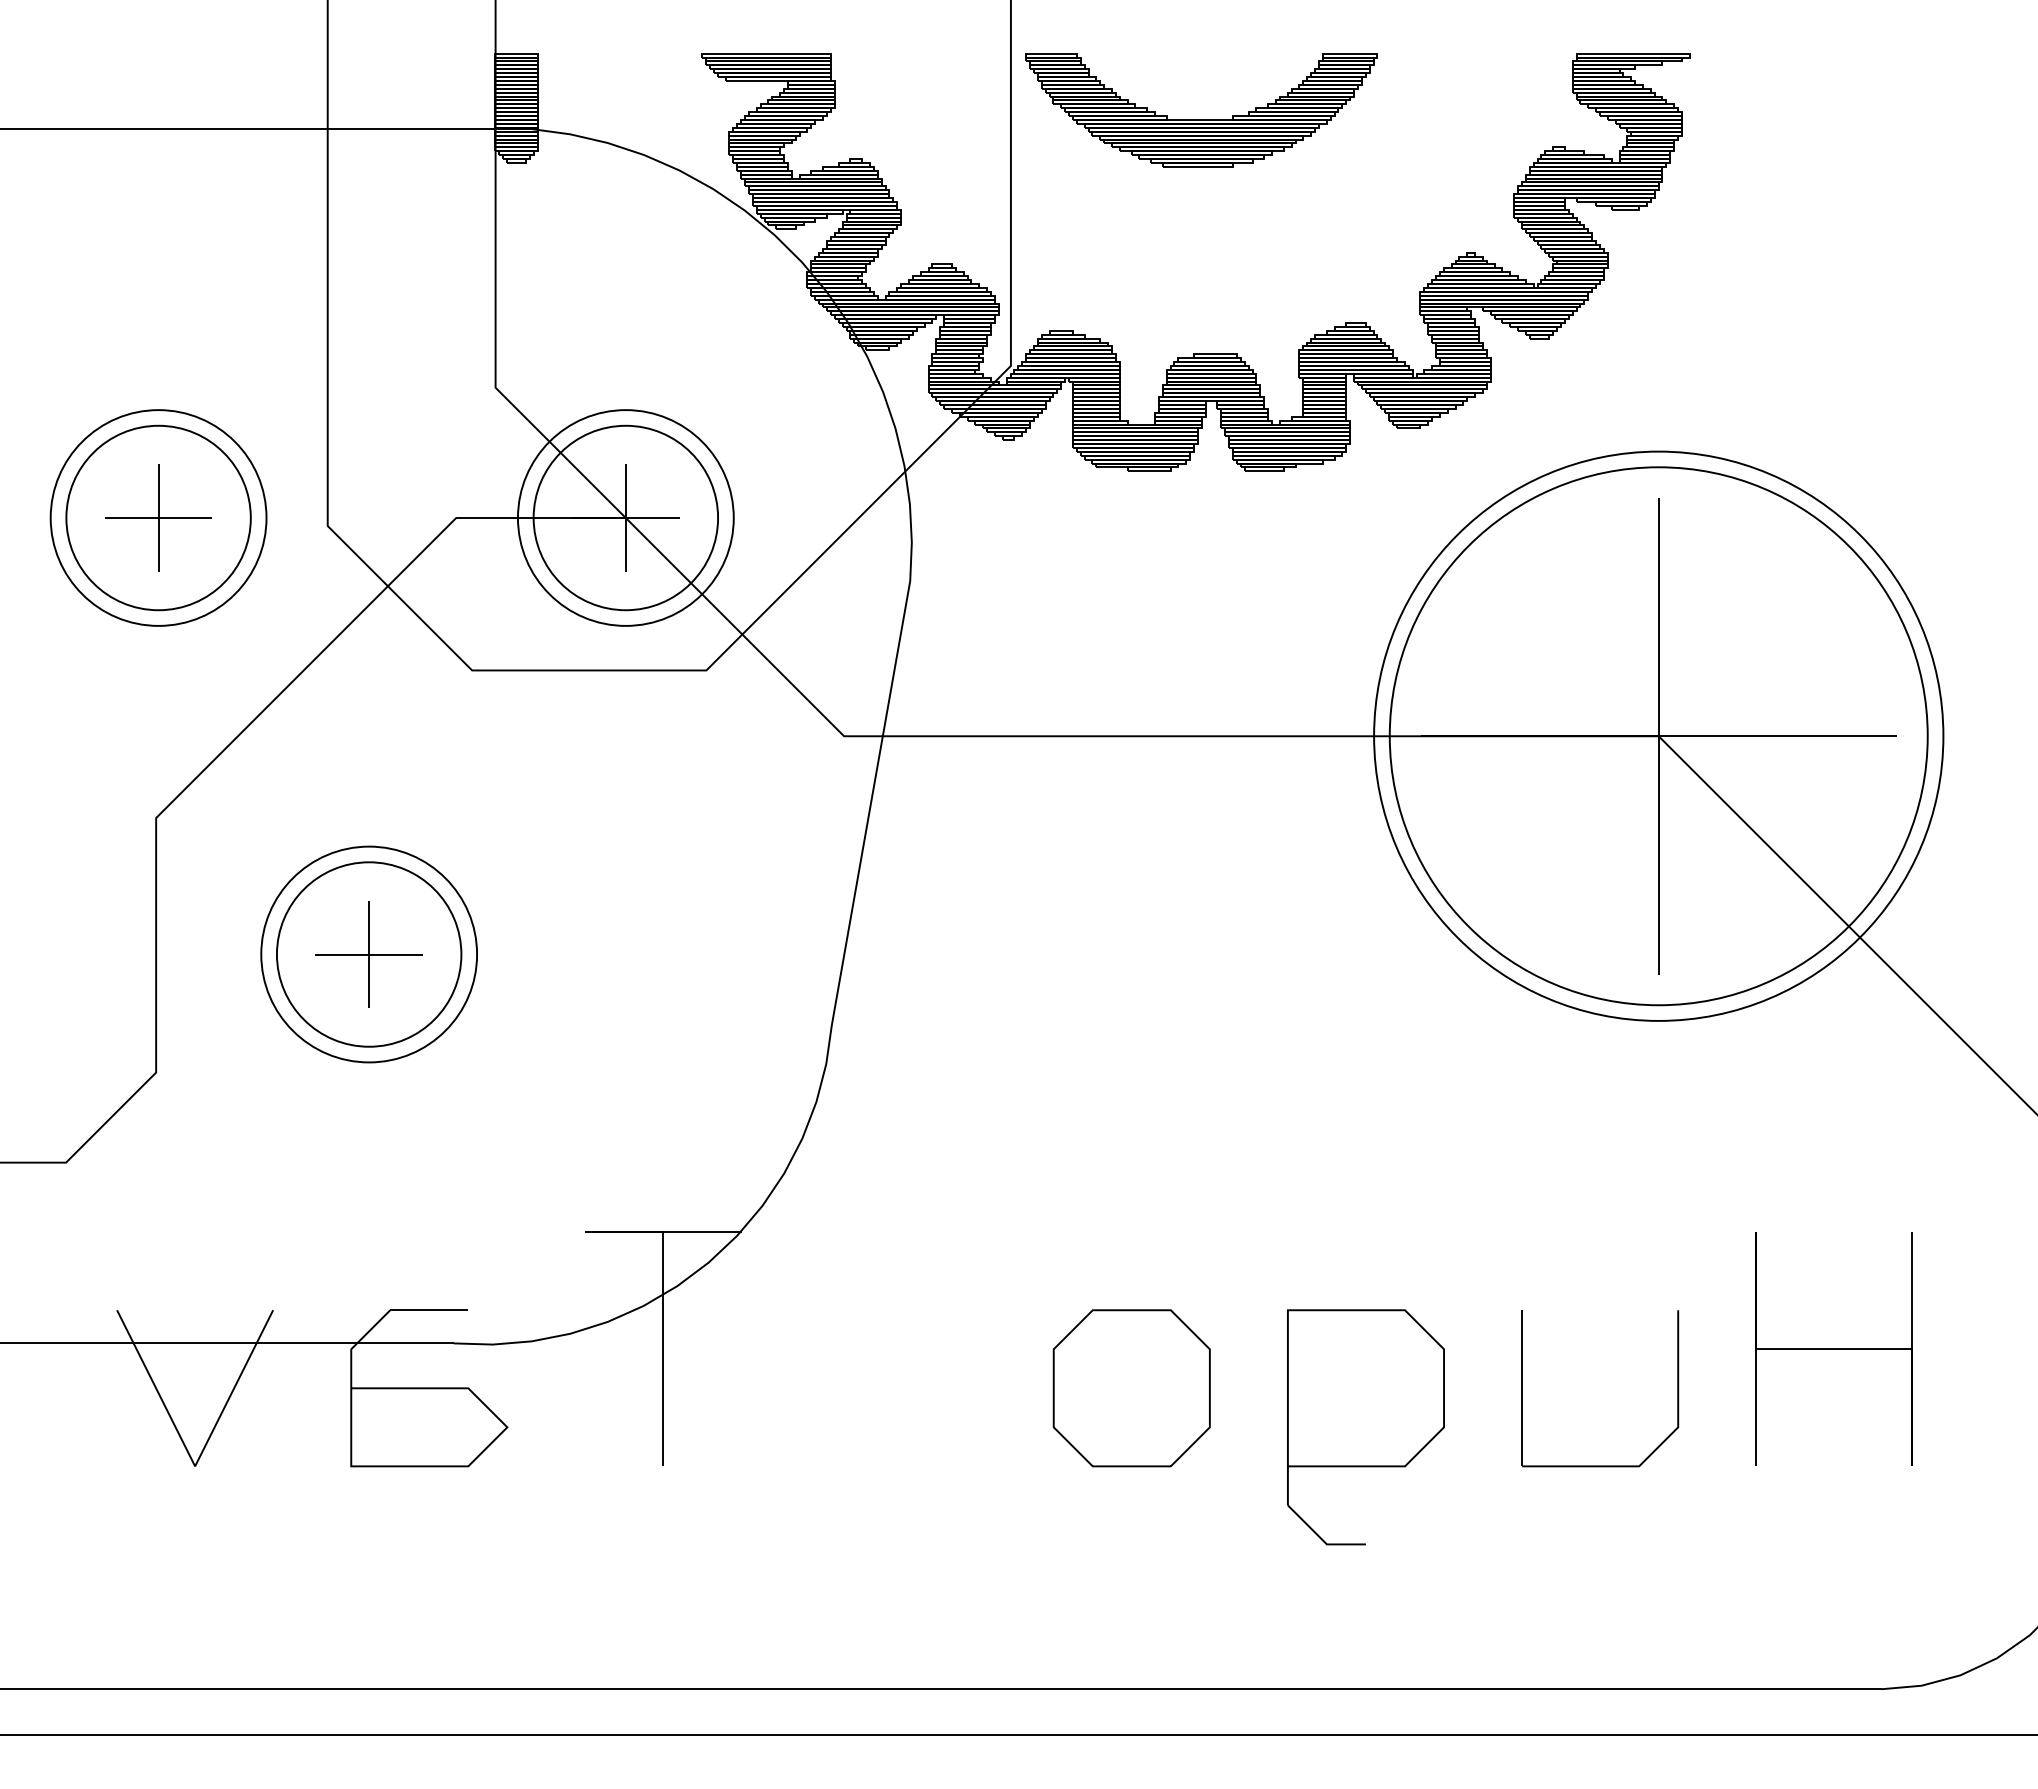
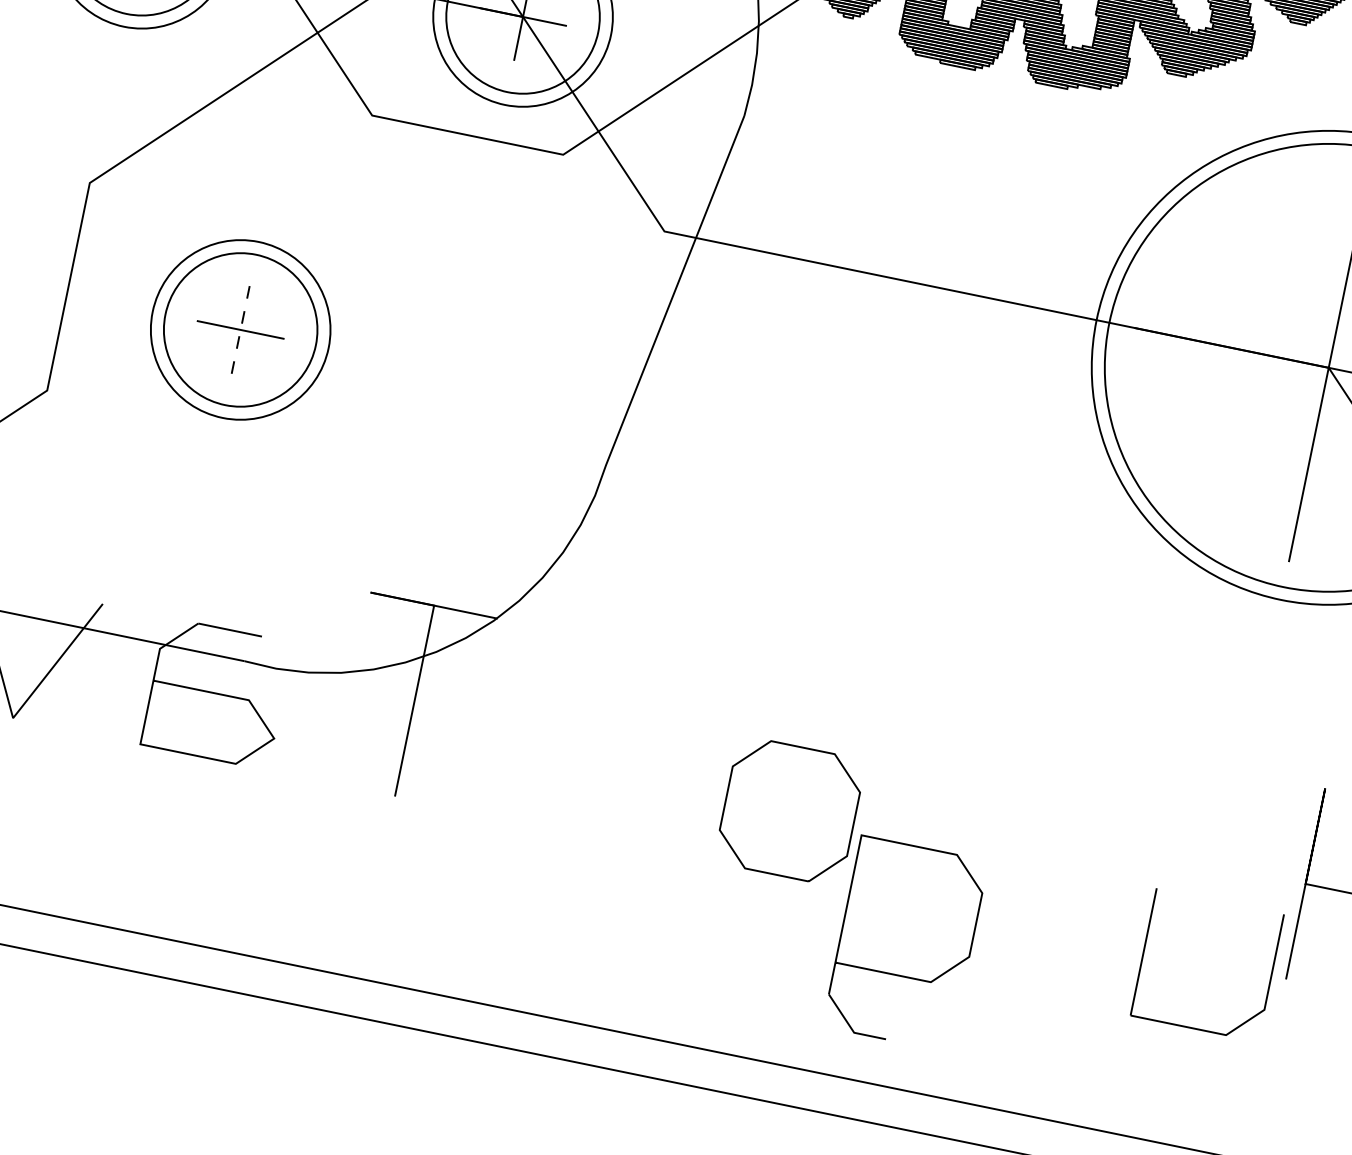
line: (369, 954) -> (240, 329), solid -> dashed
part: (1677, 1388) -> (1270, 978), moved
part: (1365, 1427) -> (905, 943), moved

